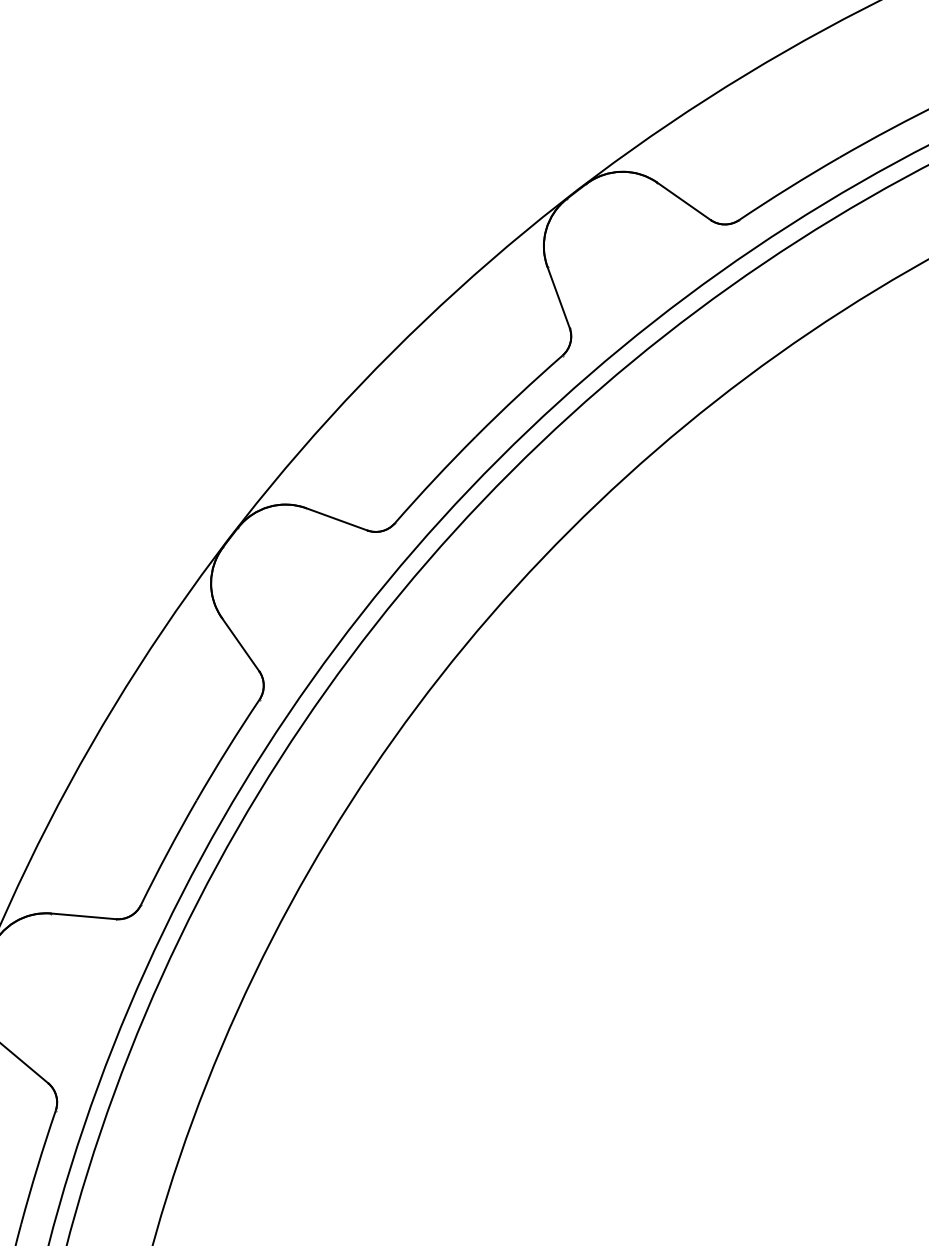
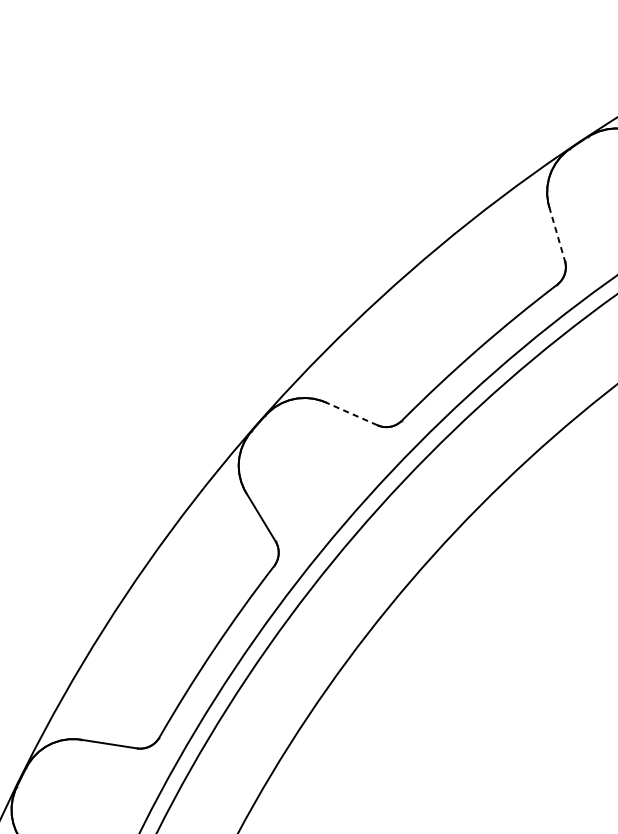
line: (558, 297) -> (557, 234), solid -> dashed
line: (336, 519) -> (351, 414), solid -> dashed

